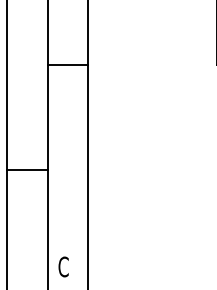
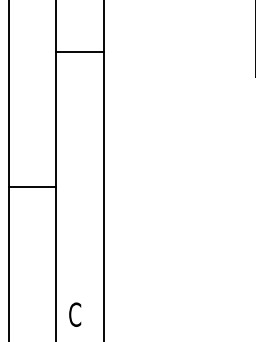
line: (67, 65) -> (79, 52), moved
line: (27, 170) -> (32, 186), moved

